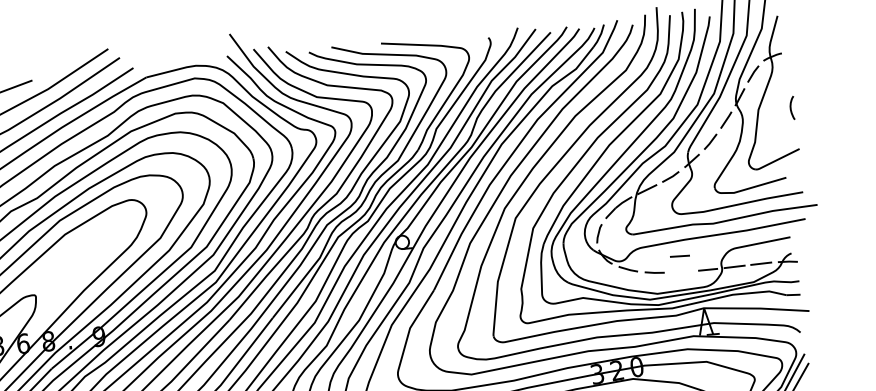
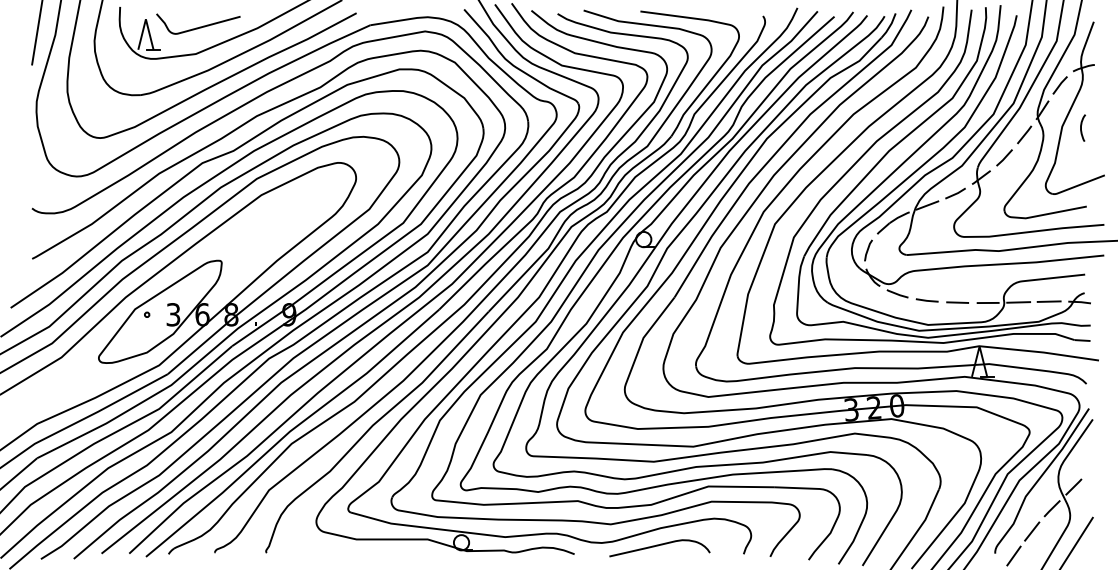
curve: (791, 107) -> (1081, 127), moved
line: (679, 256) -> (957, 302), moved

